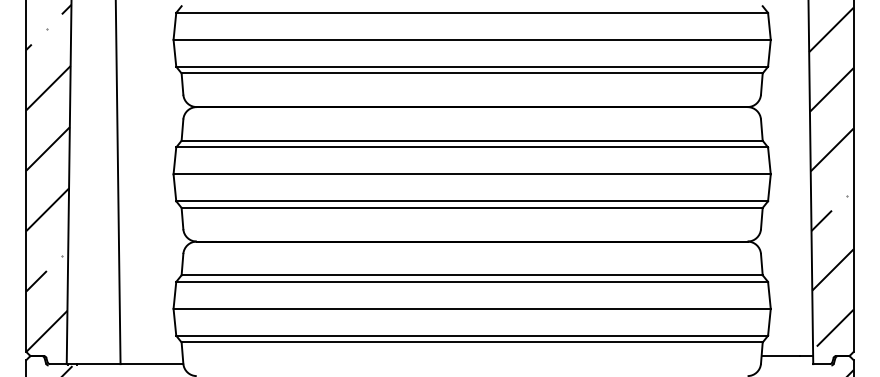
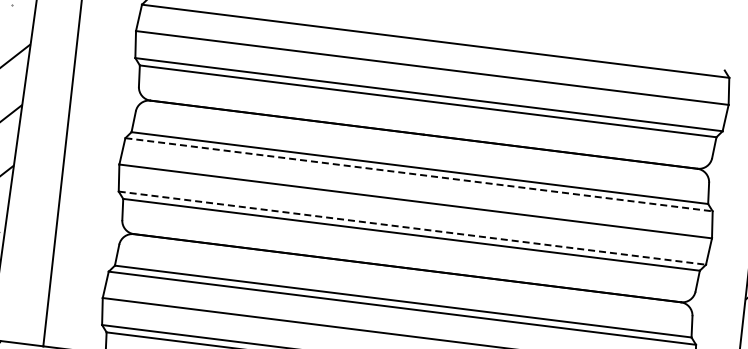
line: (472, 147) -> (419, 174), solid -> dashed
line: (472, 201) -> (412, 228), solid -> dashed

